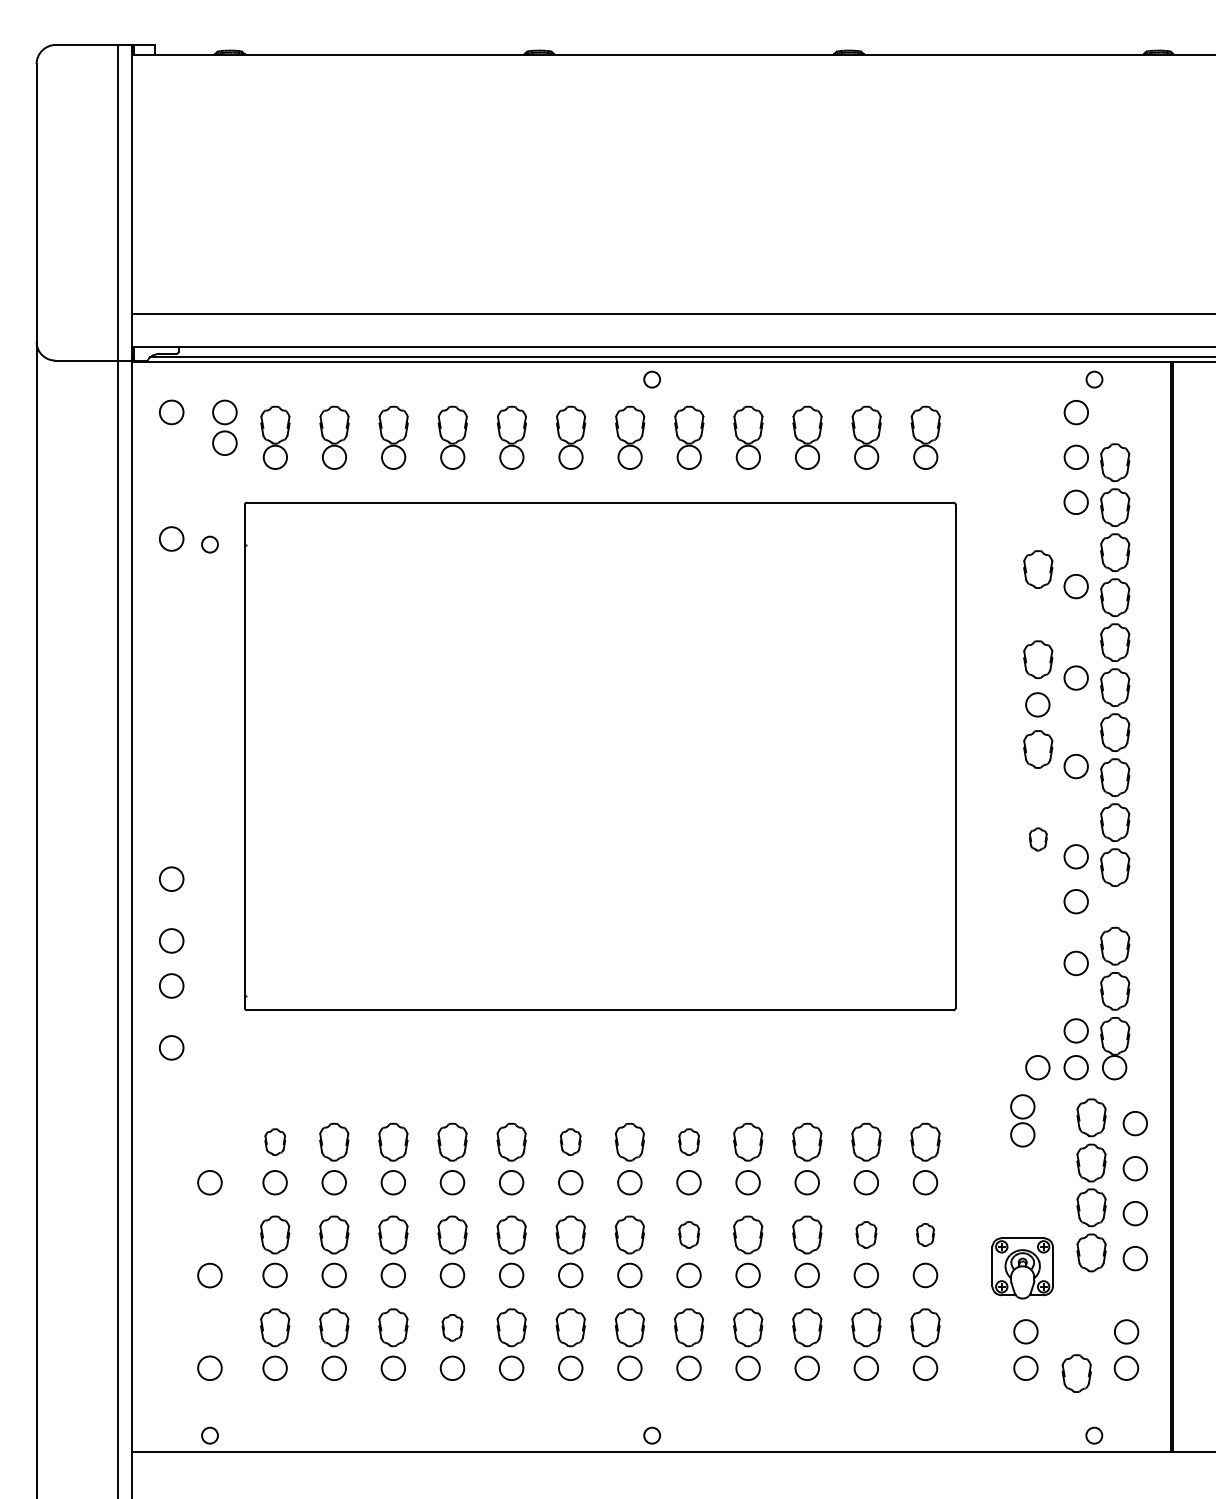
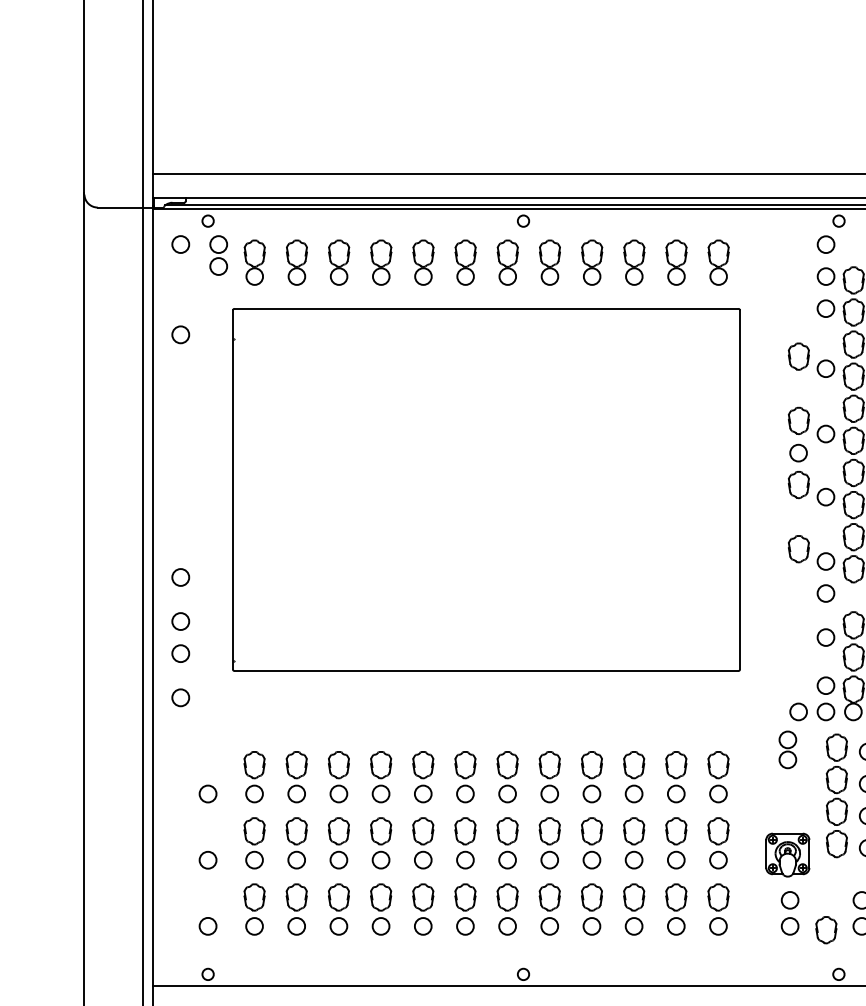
circle: (209, 544) -> (207, 221), moved
part: (1038, 839) -> (799, 549), size x1.67
part: (275, 1141) -> (254, 764), size x1.43
part: (570, 1141) -> (465, 764), size x1.43
part: (689, 1141) -> (550, 764), size x1.43
part: (689, 1234) -> (550, 830), size x1.43
part: (866, 1234) -> (676, 830), size x1.43
part: (925, 1234) -> (718, 830), size x1.67
part: (452, 1327) -> (381, 897), size x1.43

